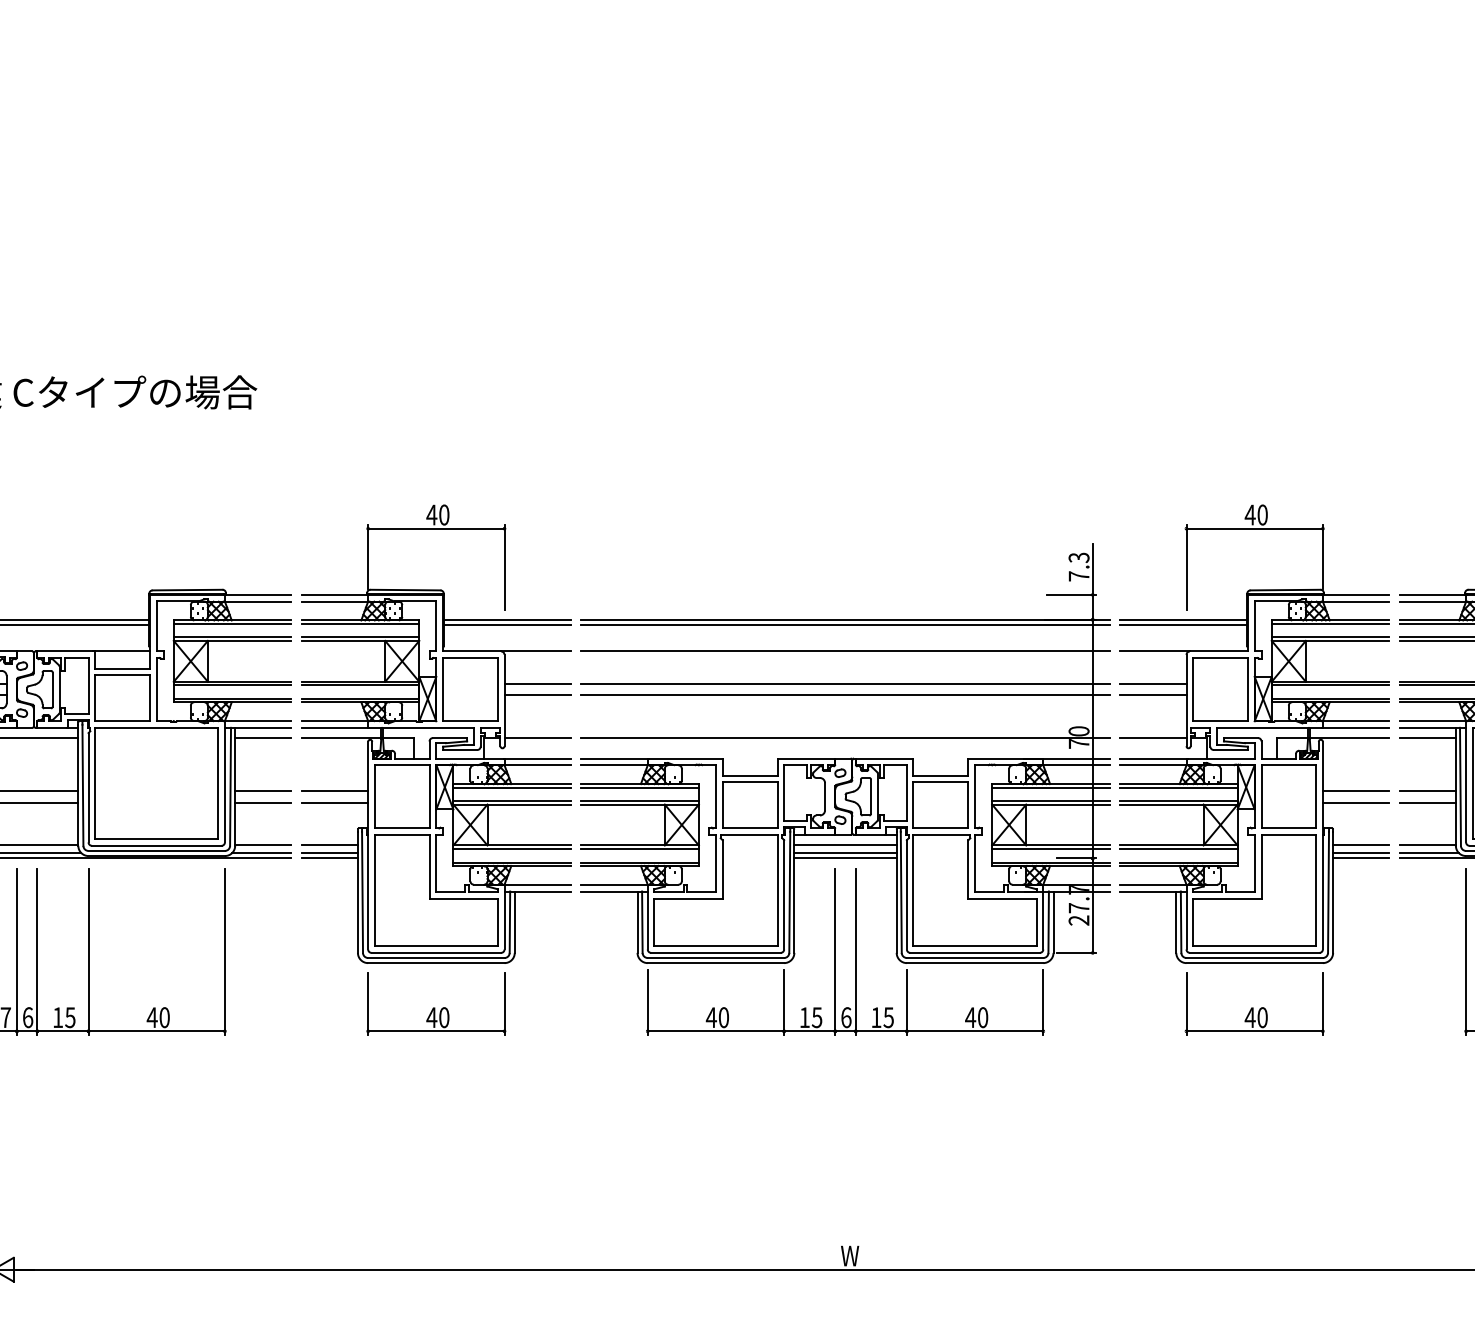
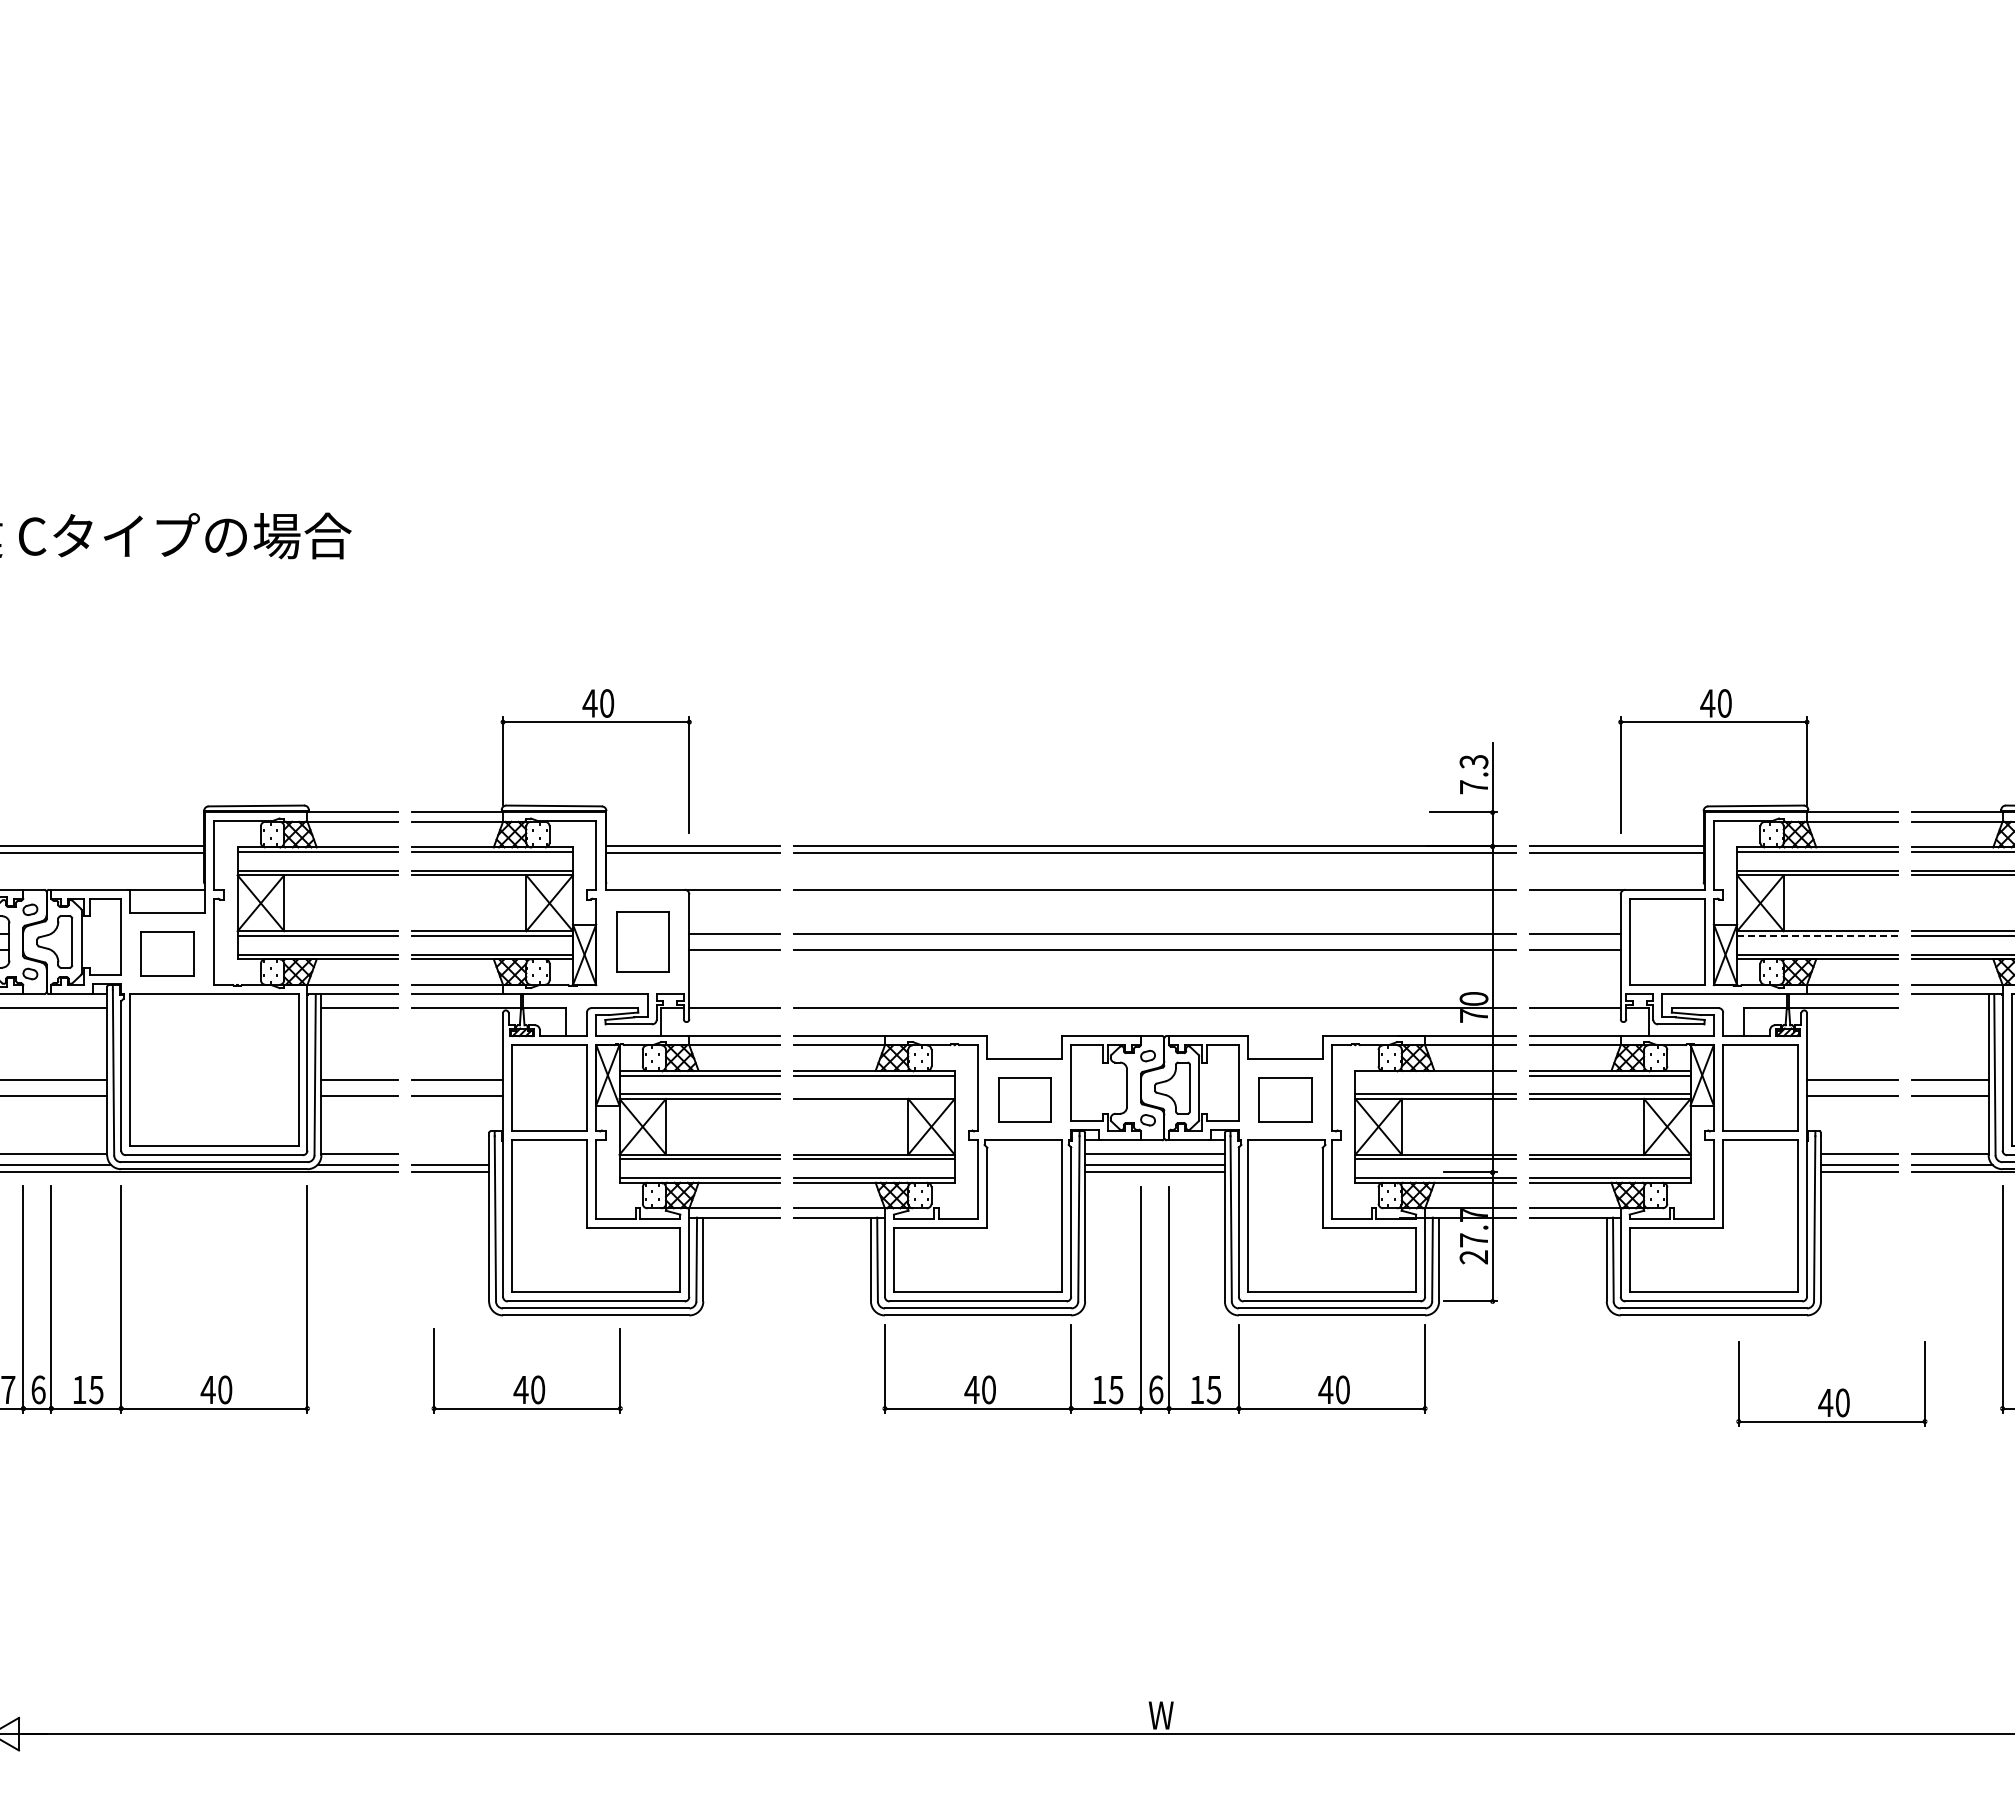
line: (1330, 684) -> (1817, 935), solid -> dashed
part: (470, 689) -> (642, 941), size x0.7
part: (122, 698) -> (167, 953), size x0.7
line: (1427, 738) -> (1949, 1008), removed
line: (1050, 787) -> (1435, 1075), removed
line: (640, 801) -> (874, 1094), removed
part: (749, 805) -> (1024, 1099), size x0.7
part: (941, 805) -> (1285, 1099), size x0.7
line: (329, 845) -> (450, 1154), removed
part: (435, 1007) -> (525, 1376), moved
part: (1253, 1007) -> (1830, 1389), moved

